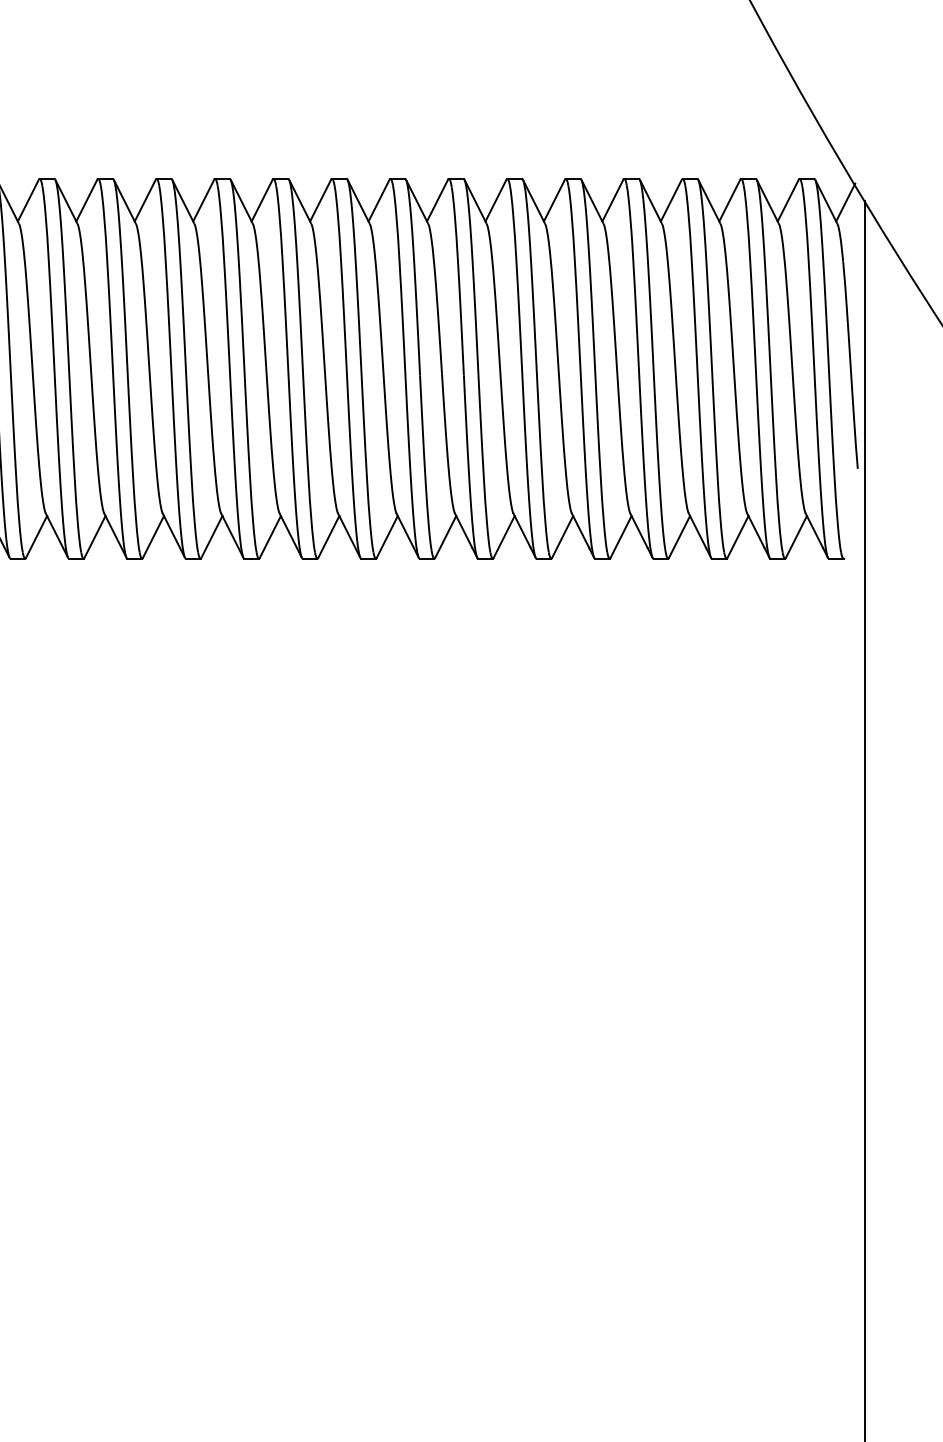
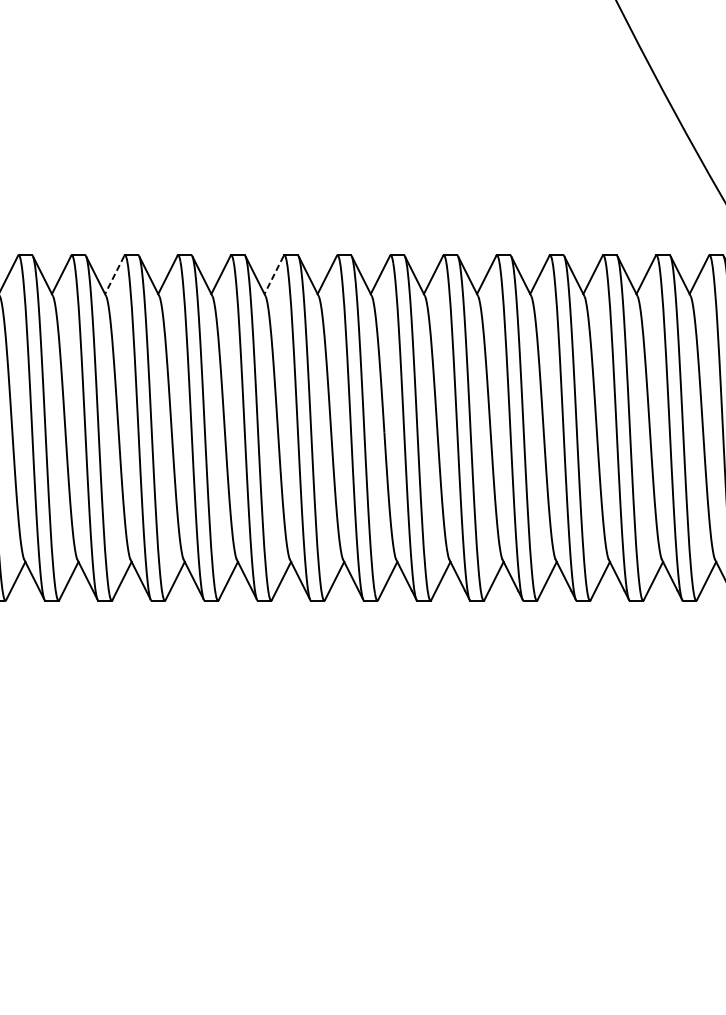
line: (145, 201) -> (114, 275), solid -> dashed
line: (320, 201) -> (273, 275), solid -> dashed

